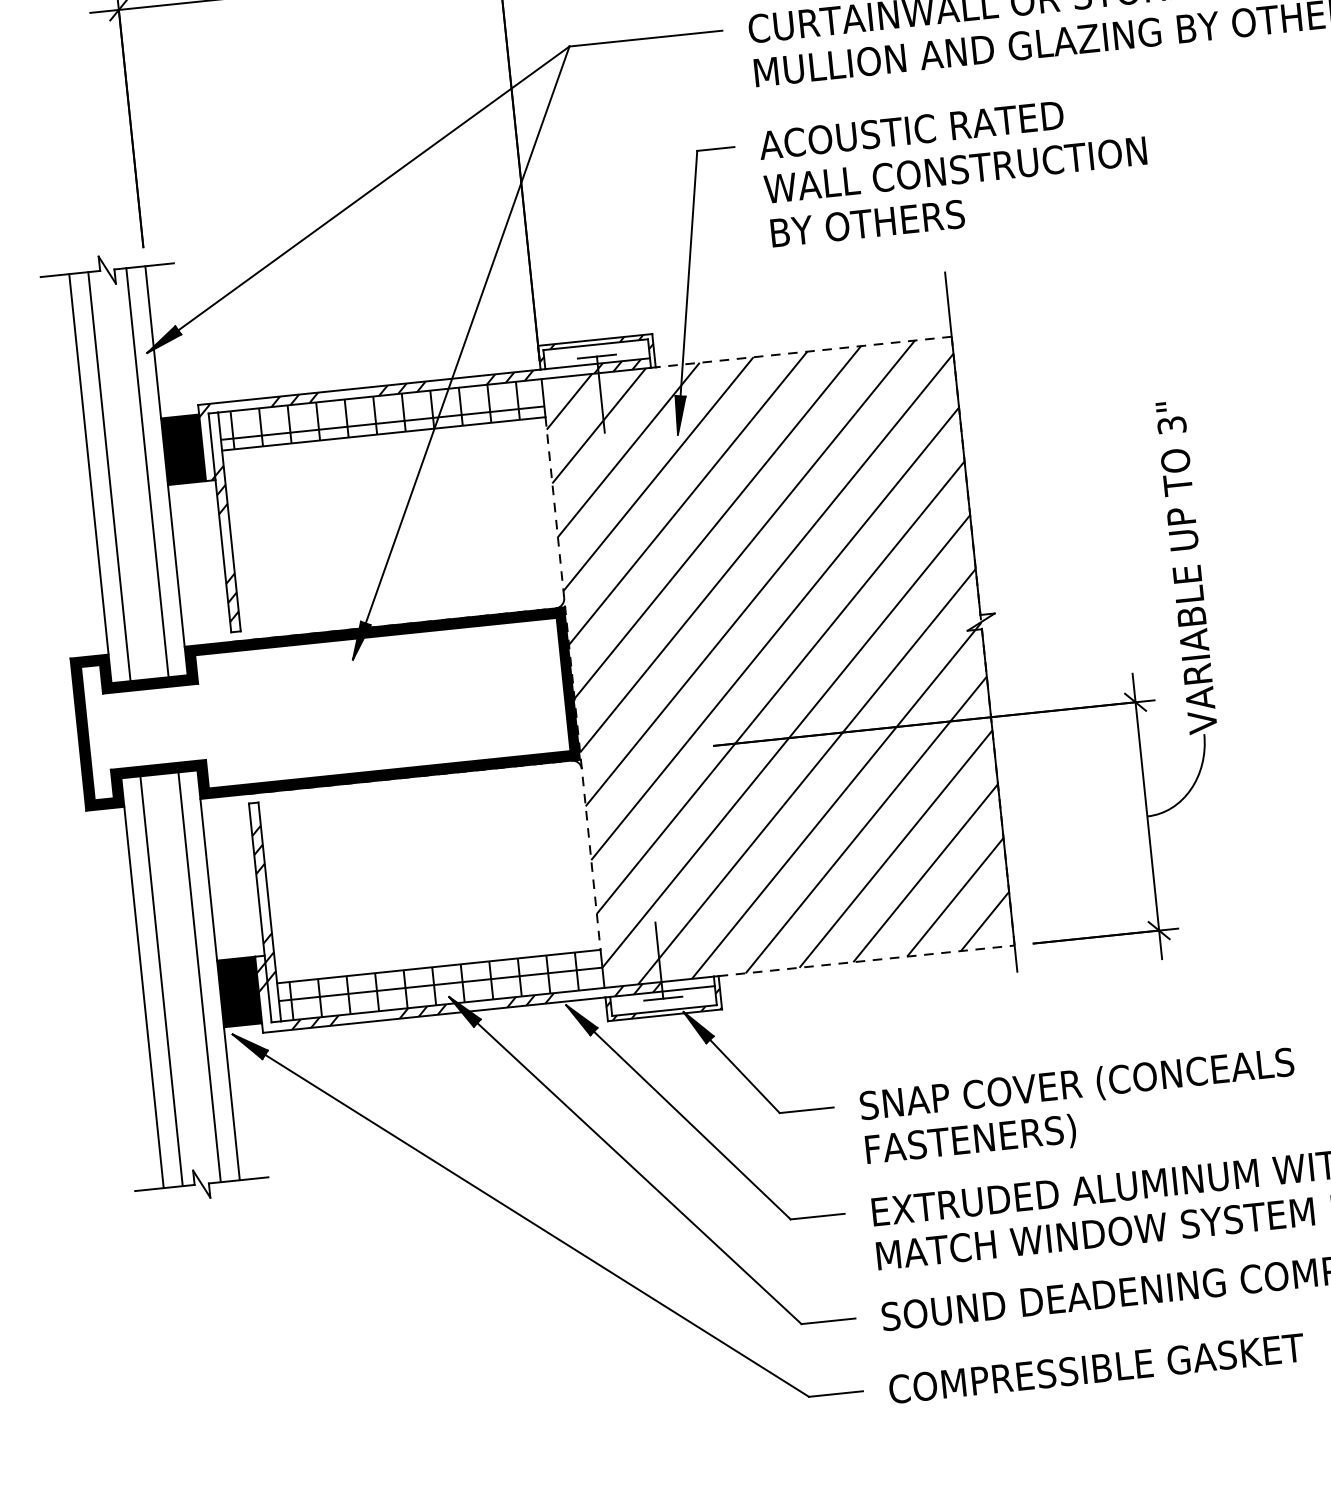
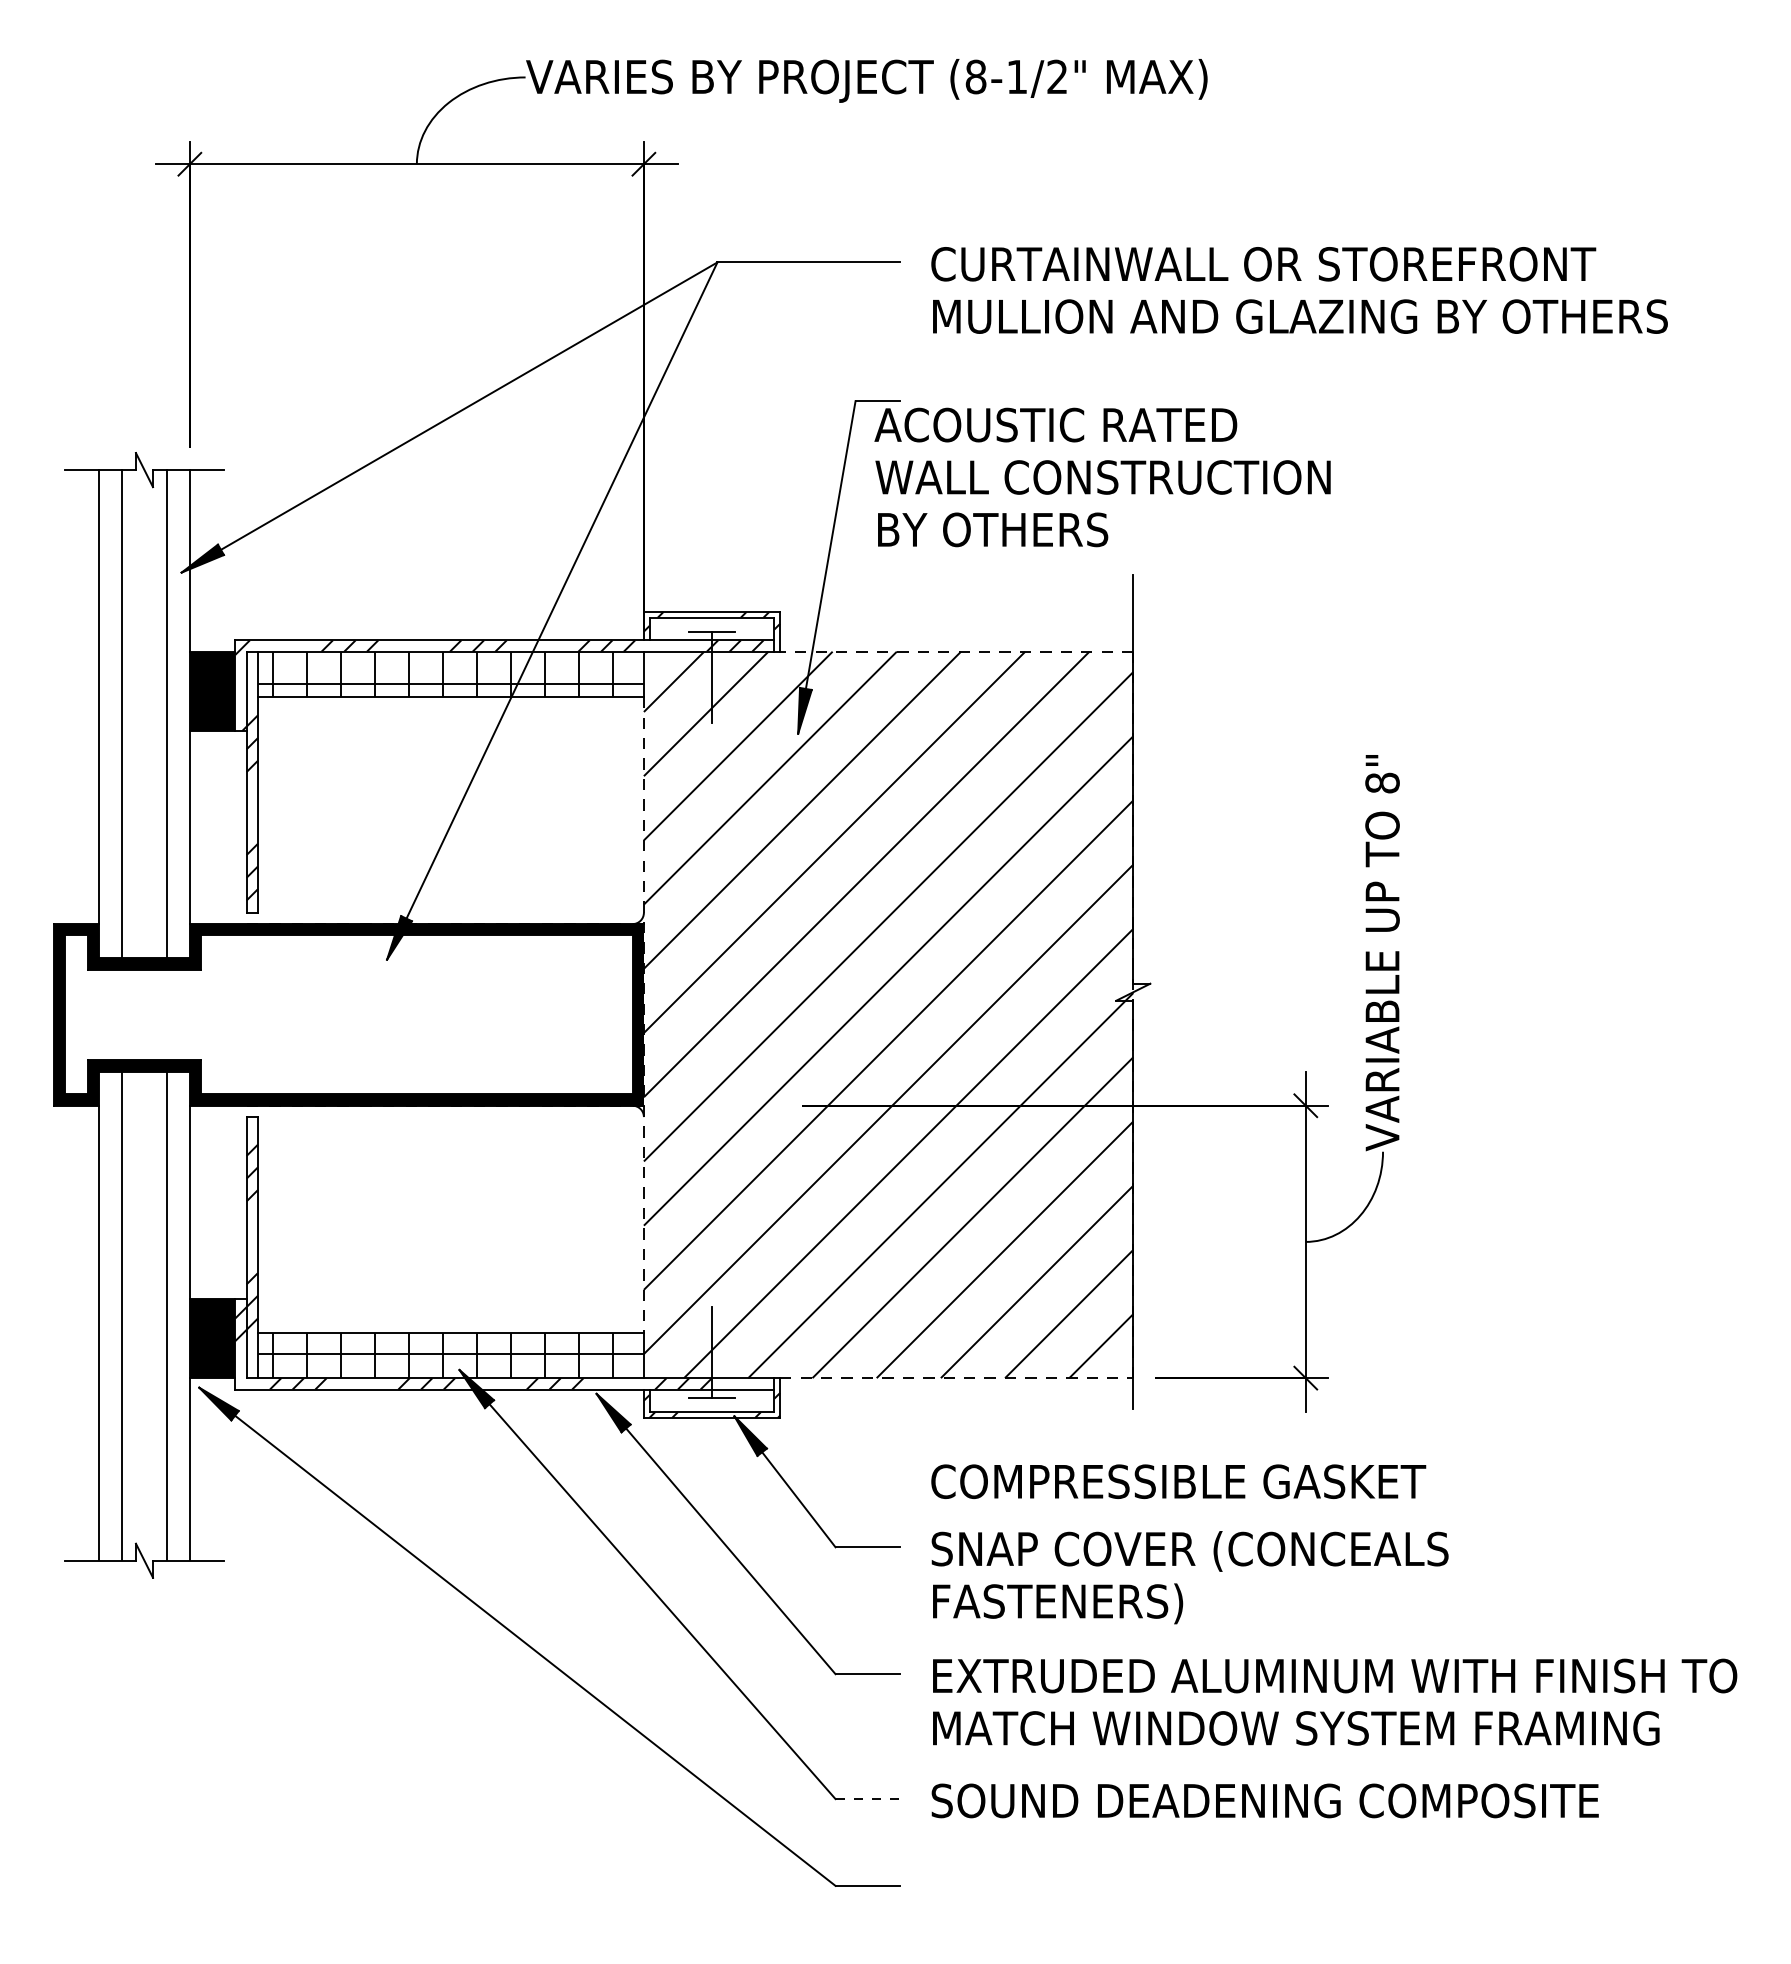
text: (954, 170) -> (1102, 477), moved
text: (1171, 424) -> (1382, 782), 3" -> 8"
line: (829, 1321) -> (868, 1799), solid -> dashed
text: (1096, 1368) -> (1178, 1481), moved

